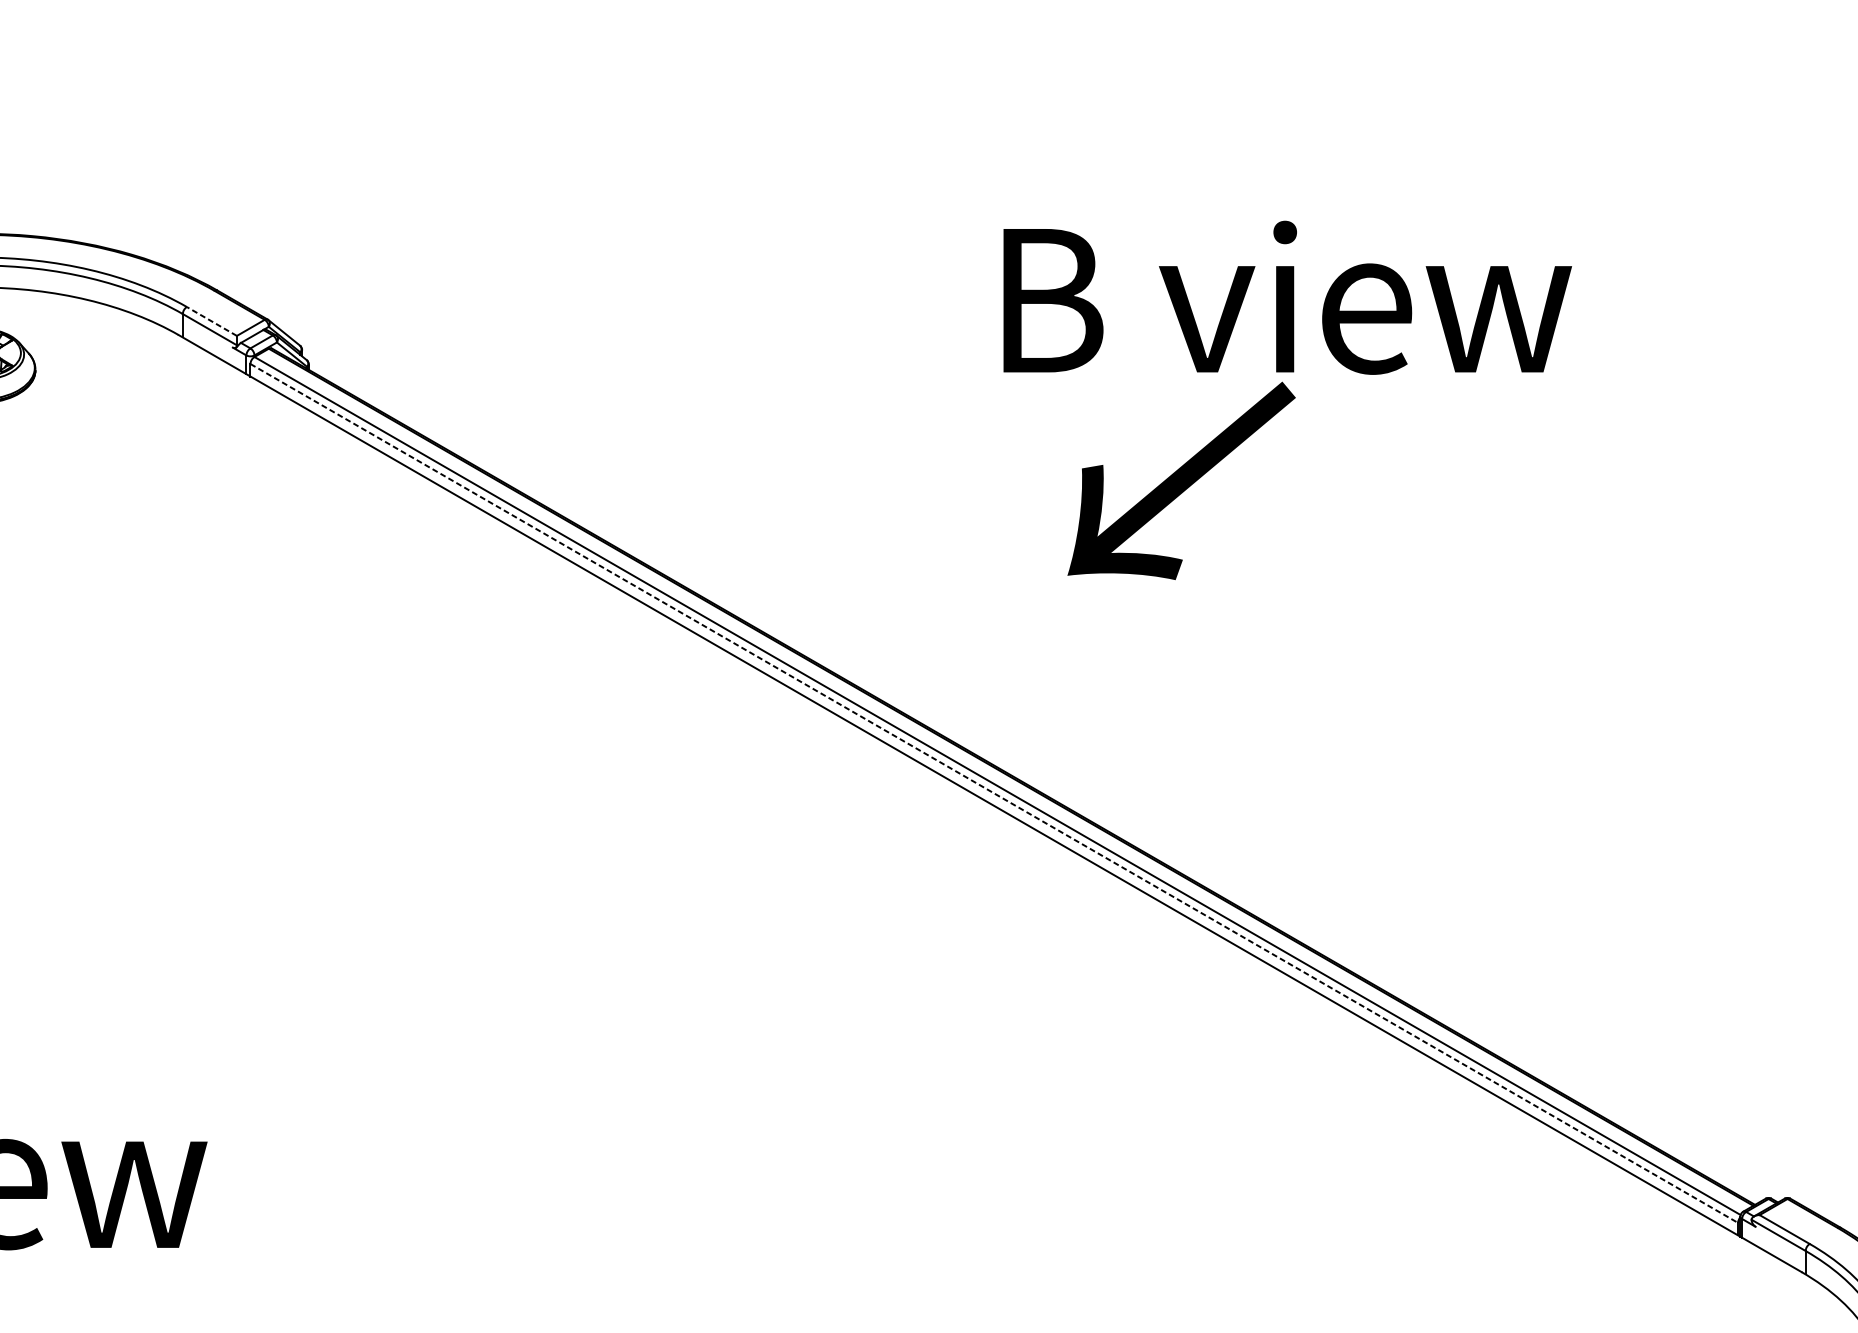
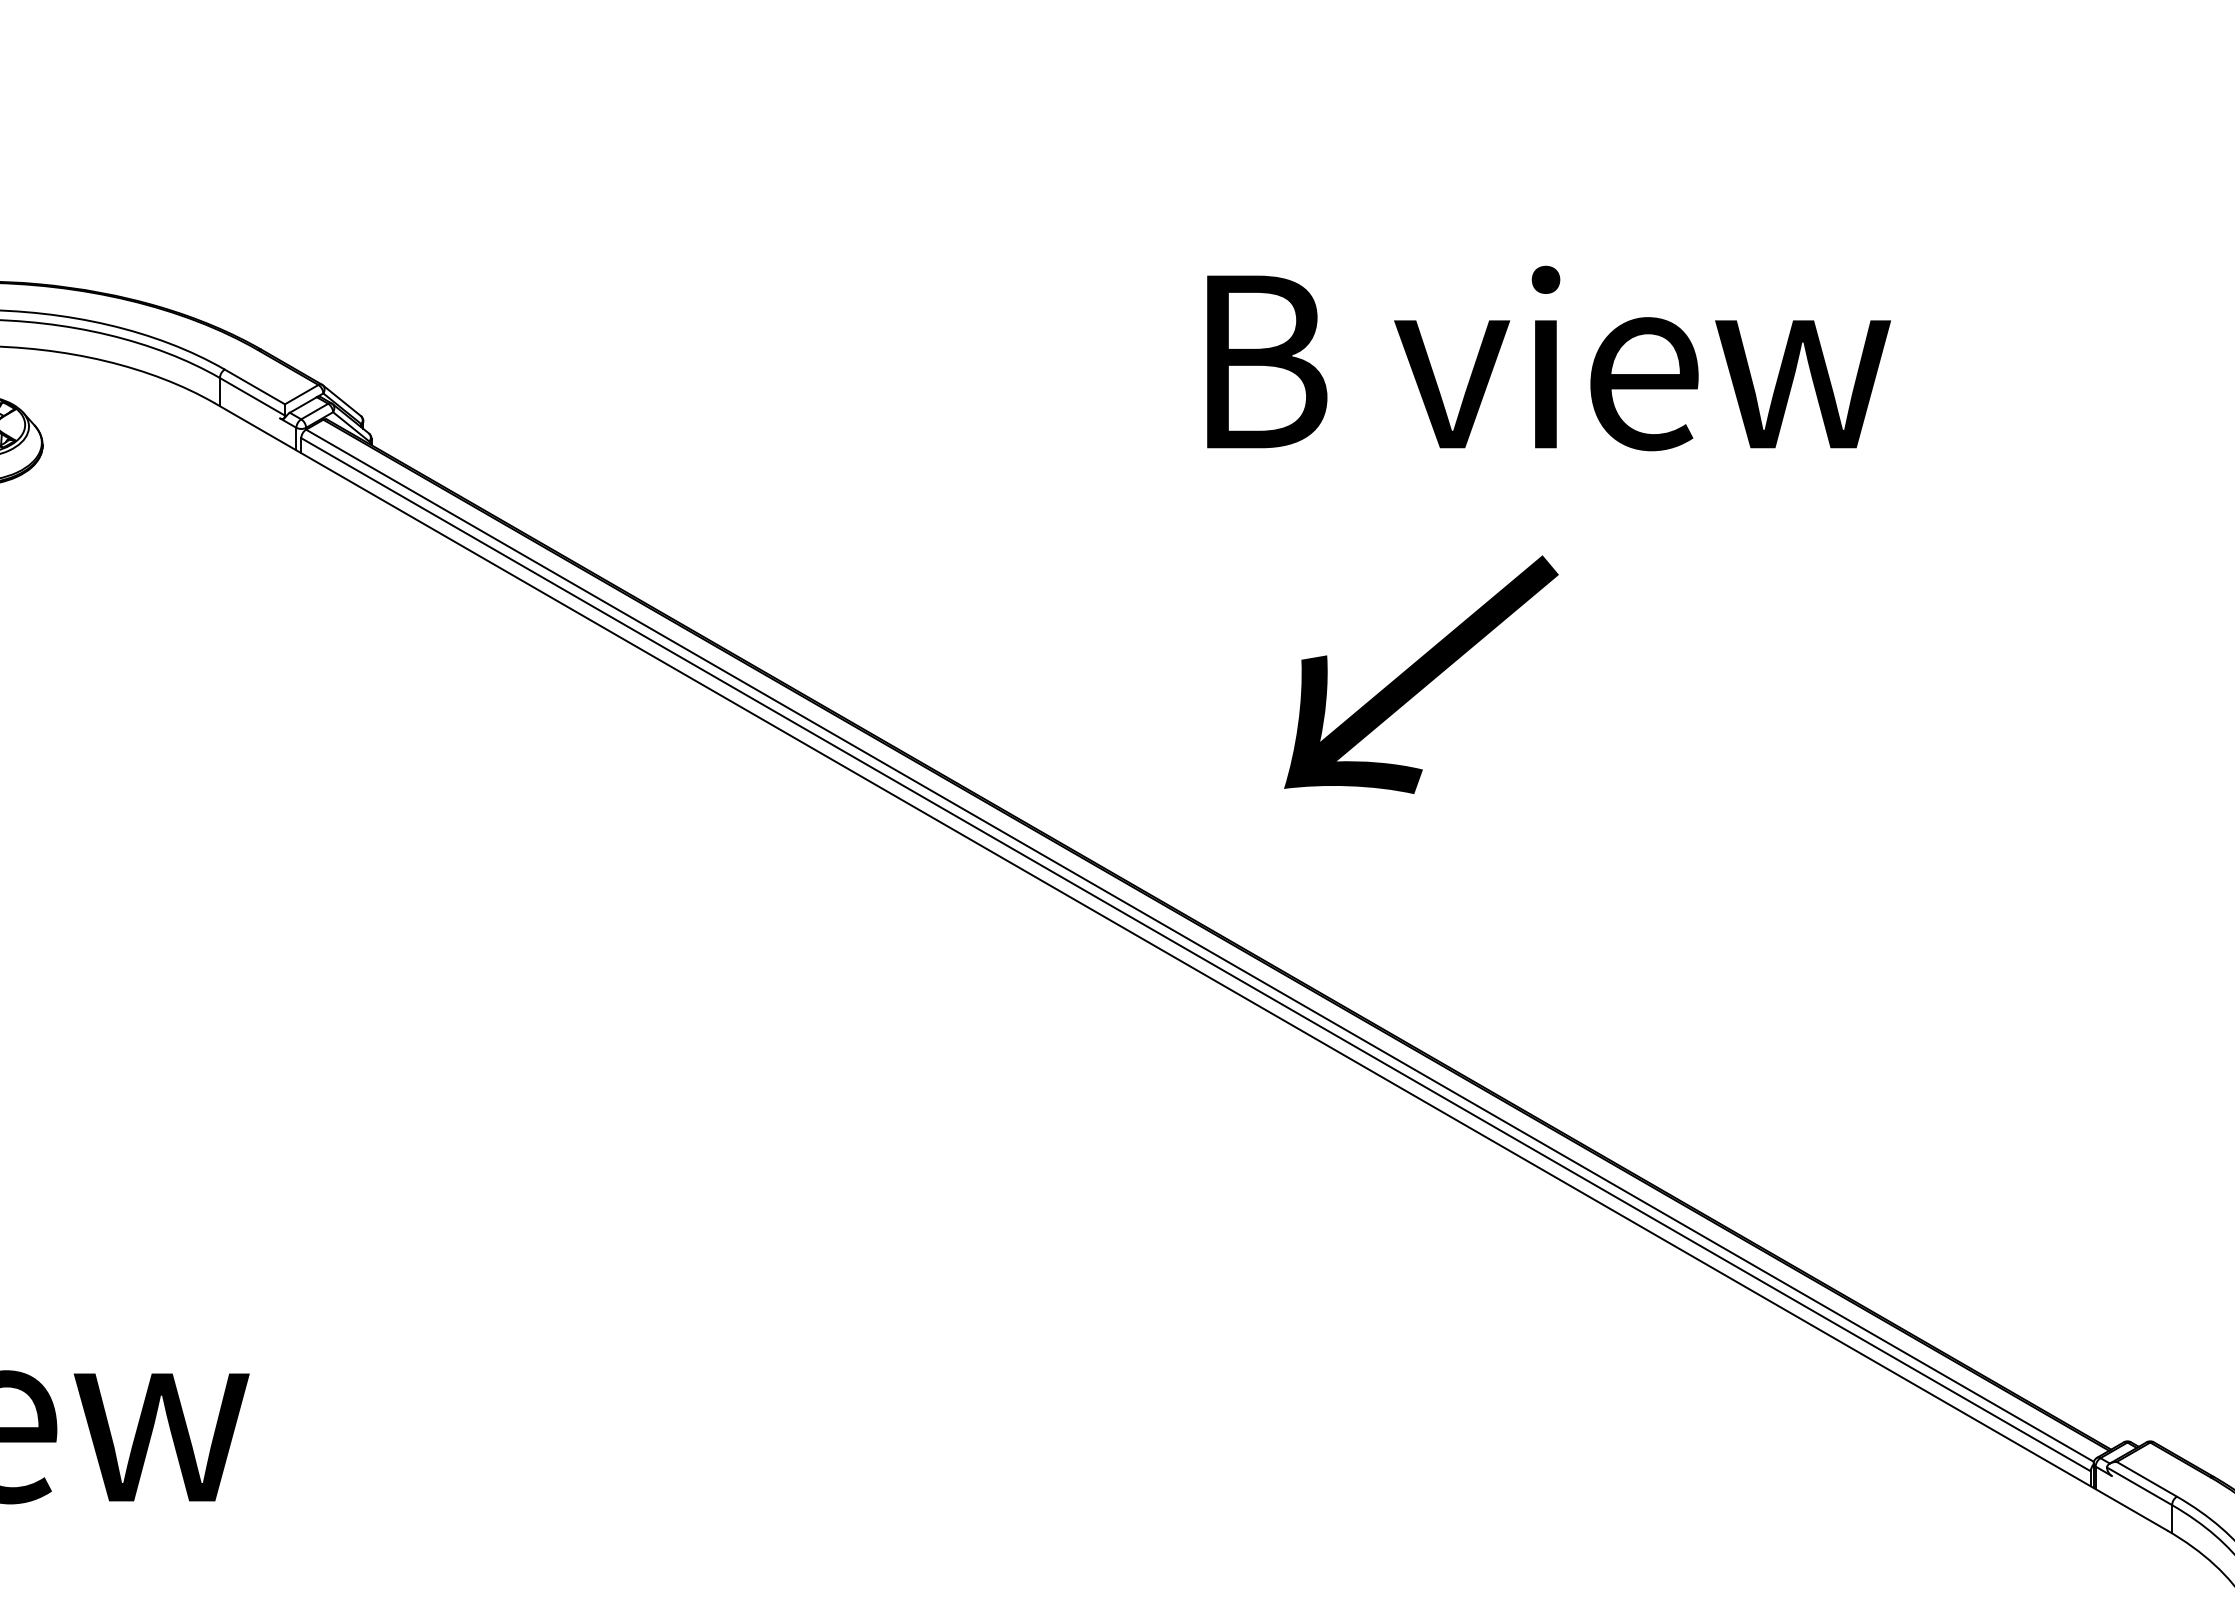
line: (211, 321) -> (254, 386), dashed -> solid
text: (1181, 480) -> (1421, 674), moved
line: (994, 793) -> (1196, 954), dashed -> solid

